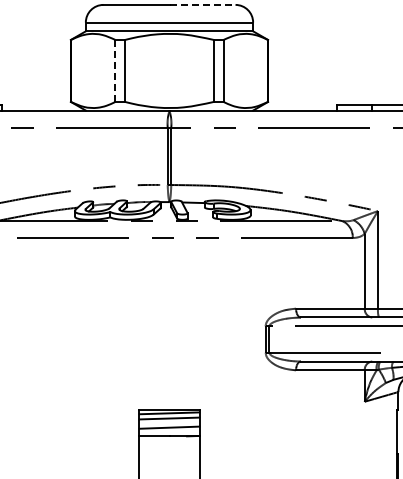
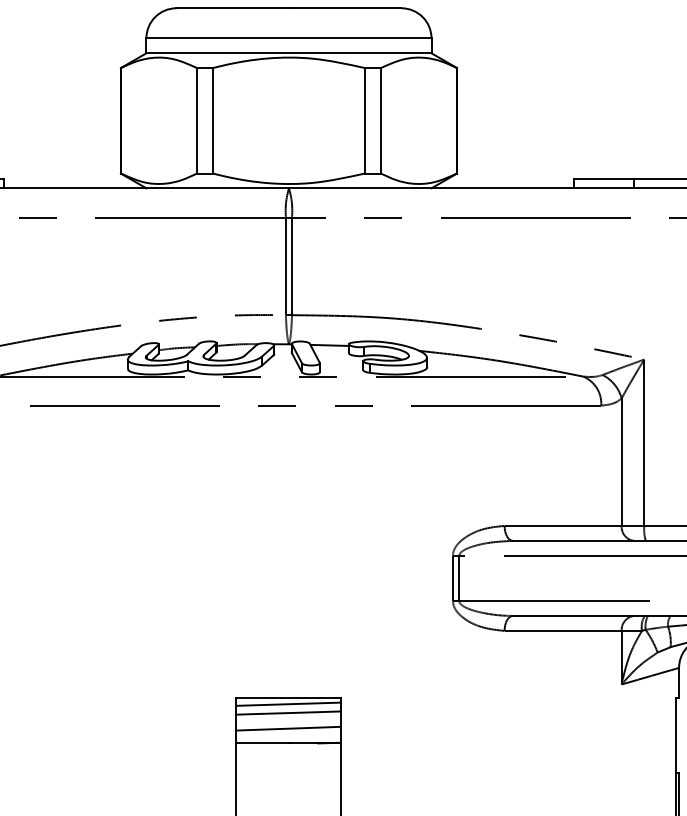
line: (203, 4) -> (346, 7), dashed -> solid
line: (115, 70) -> (196, 120), dashed -> solid

